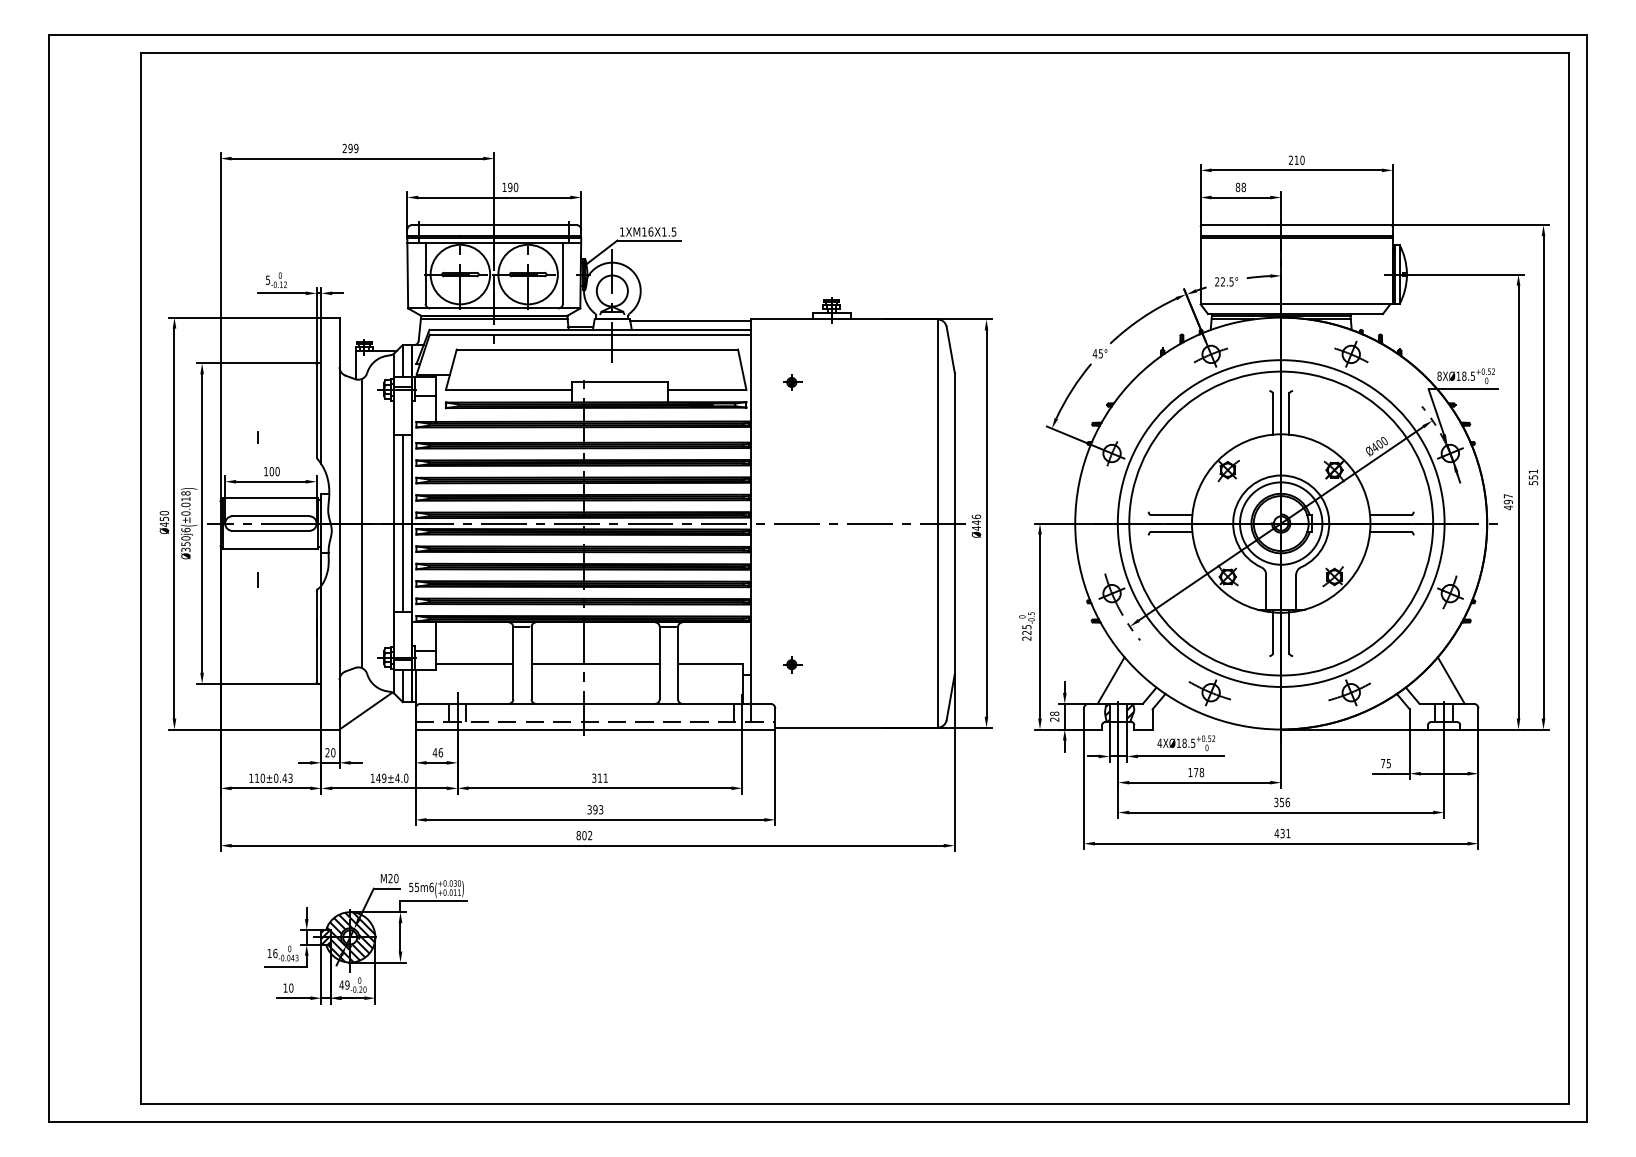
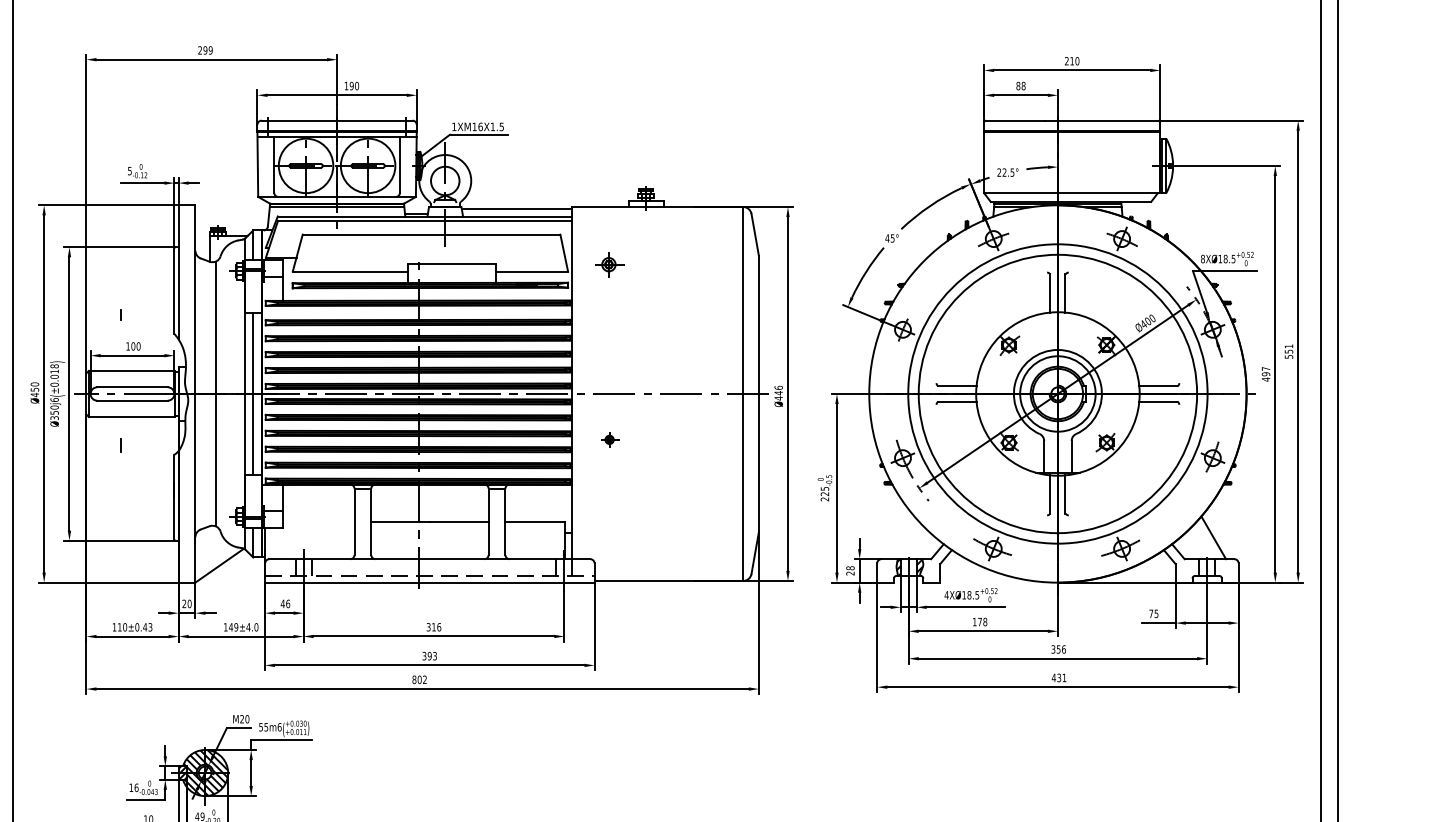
part: (792, 382) -> (610, 264), size x1.6
line: (474, 663) -> (318, 522), removed
part: (792, 664) -> (610, 439), moved
line: (1110, 680) -> (901, 537), removed
text: (605, 777) -> (438, 626), 311 -> 316

